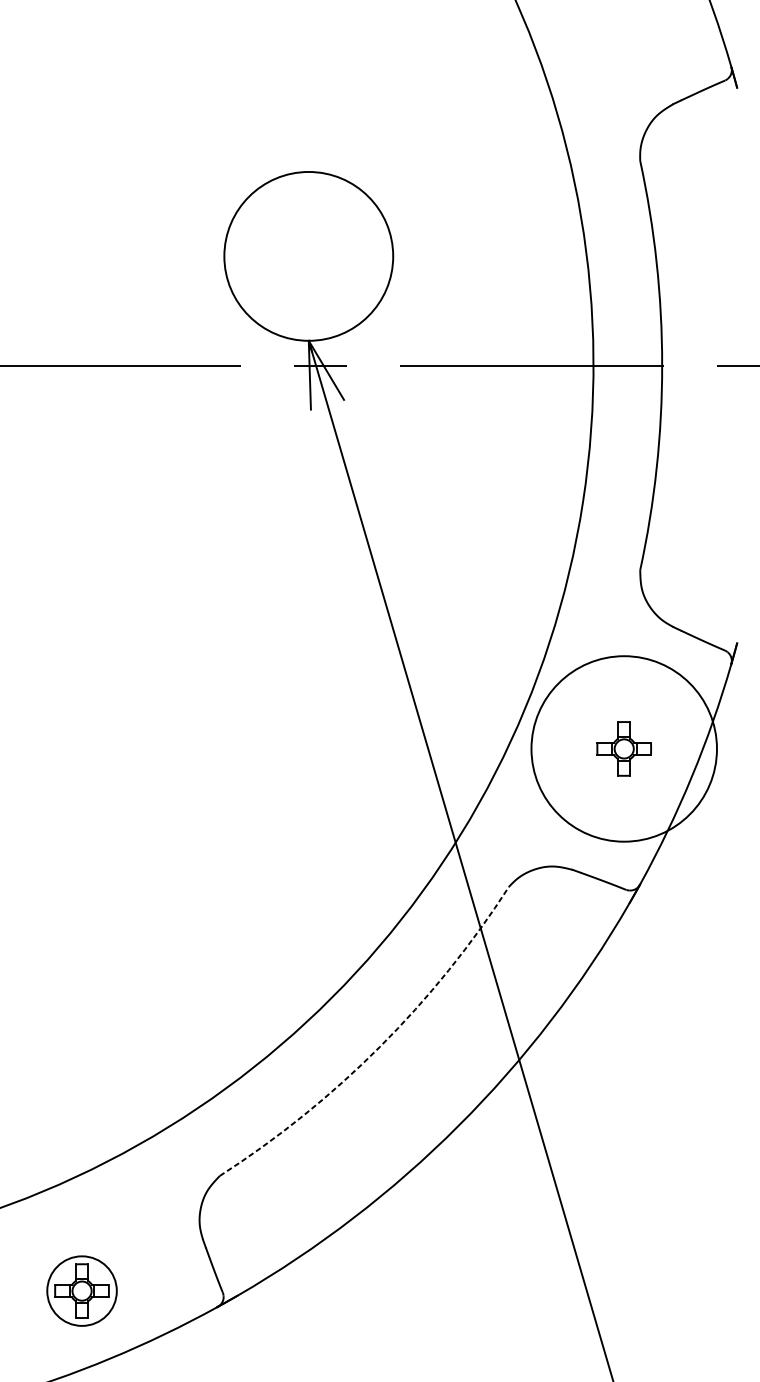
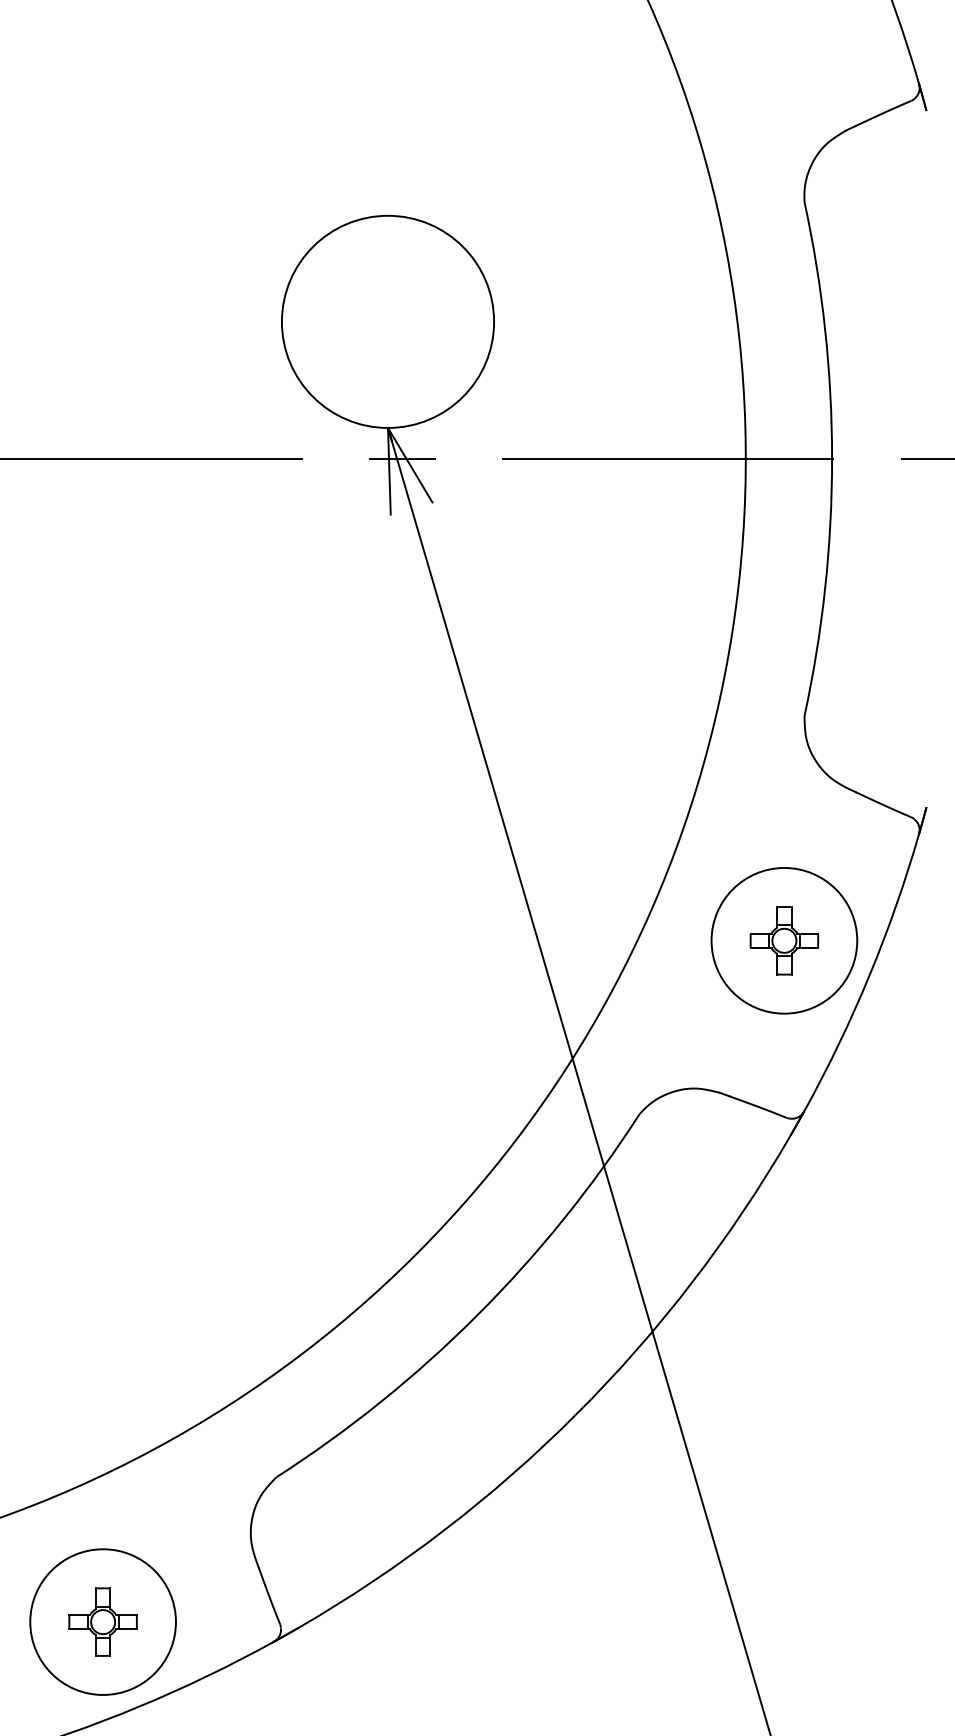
circle: (624, 748) -> (784, 940), size x0.62
arc: (380, 1047) -> (477, 1315), dashed -> solid
circle: (81, 1290) -> (102, 1621), size x1.67

